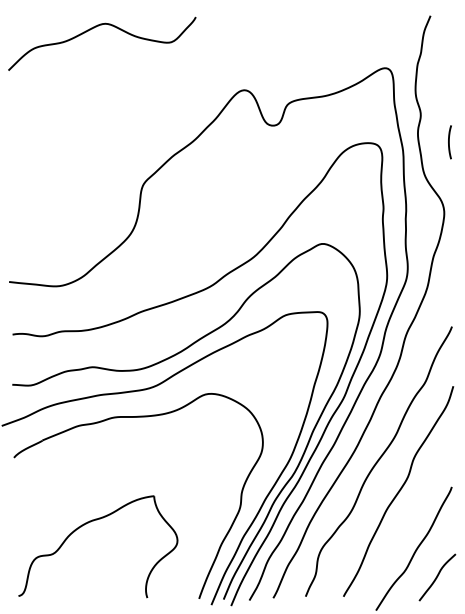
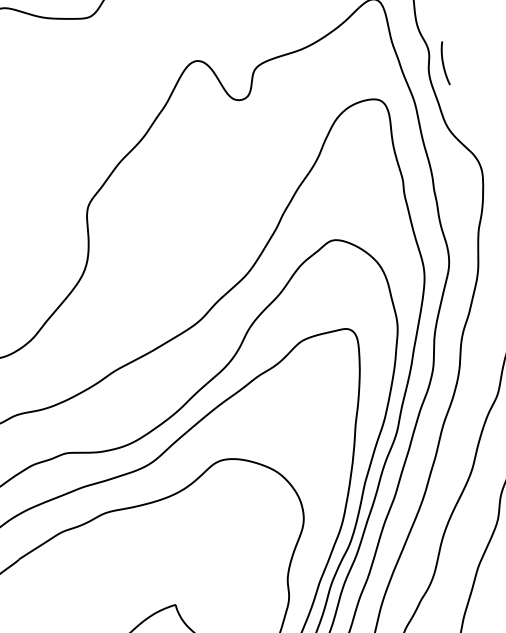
line: (449, 142) -> (443, 63), moved

